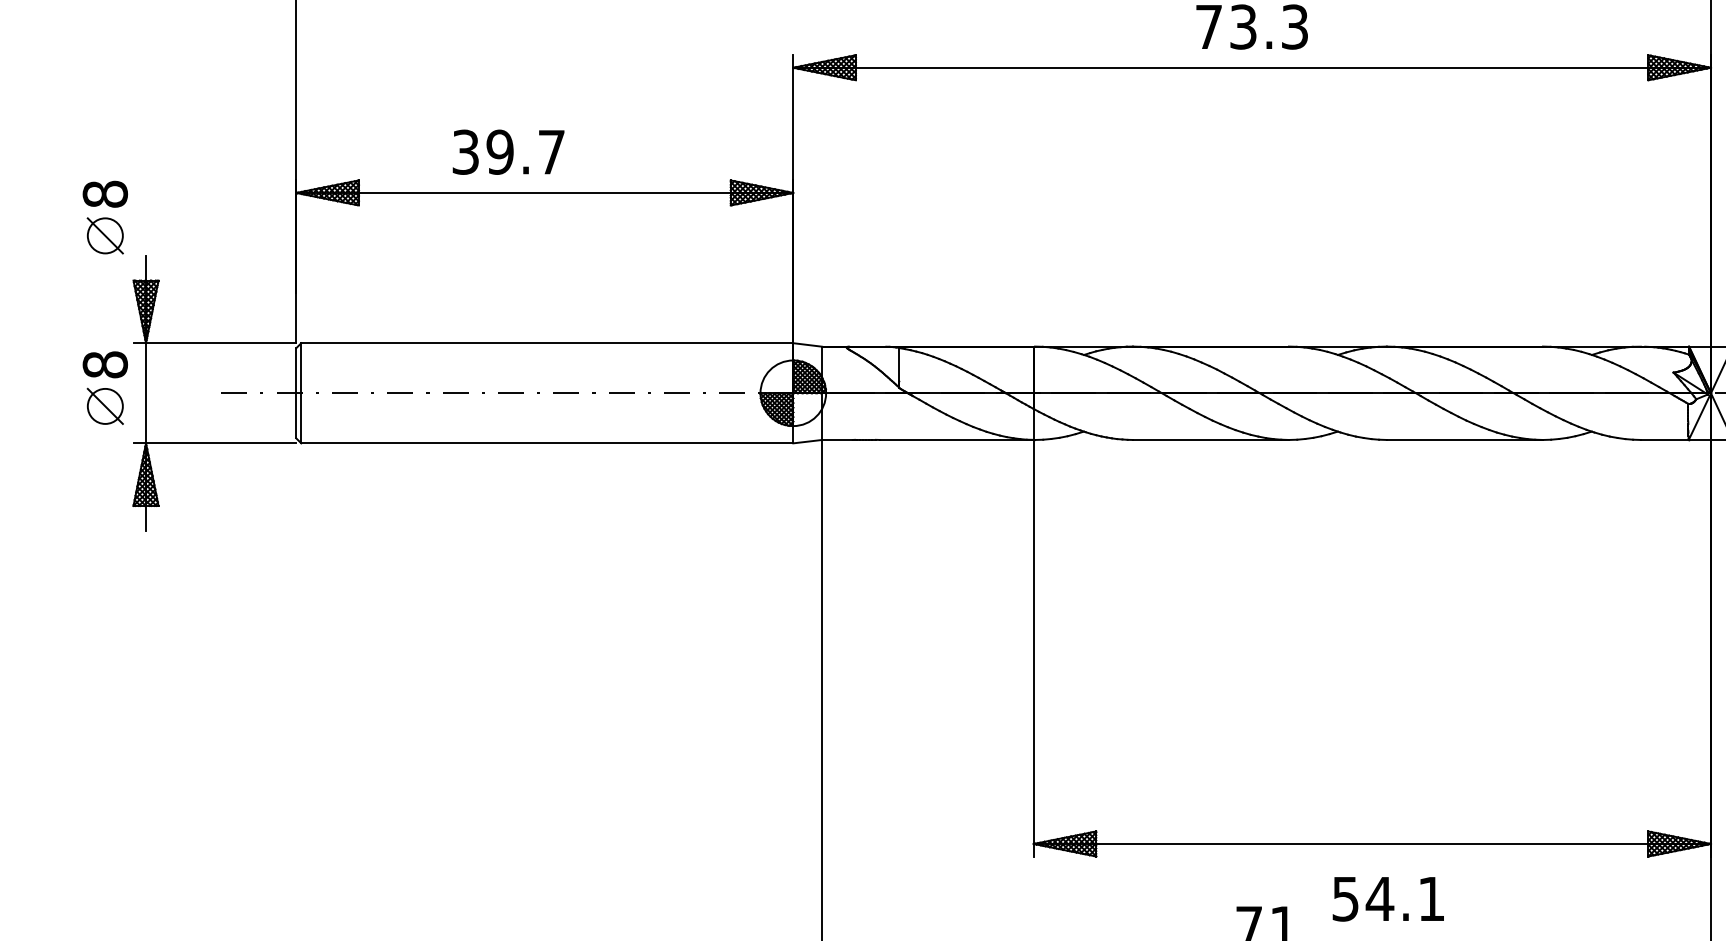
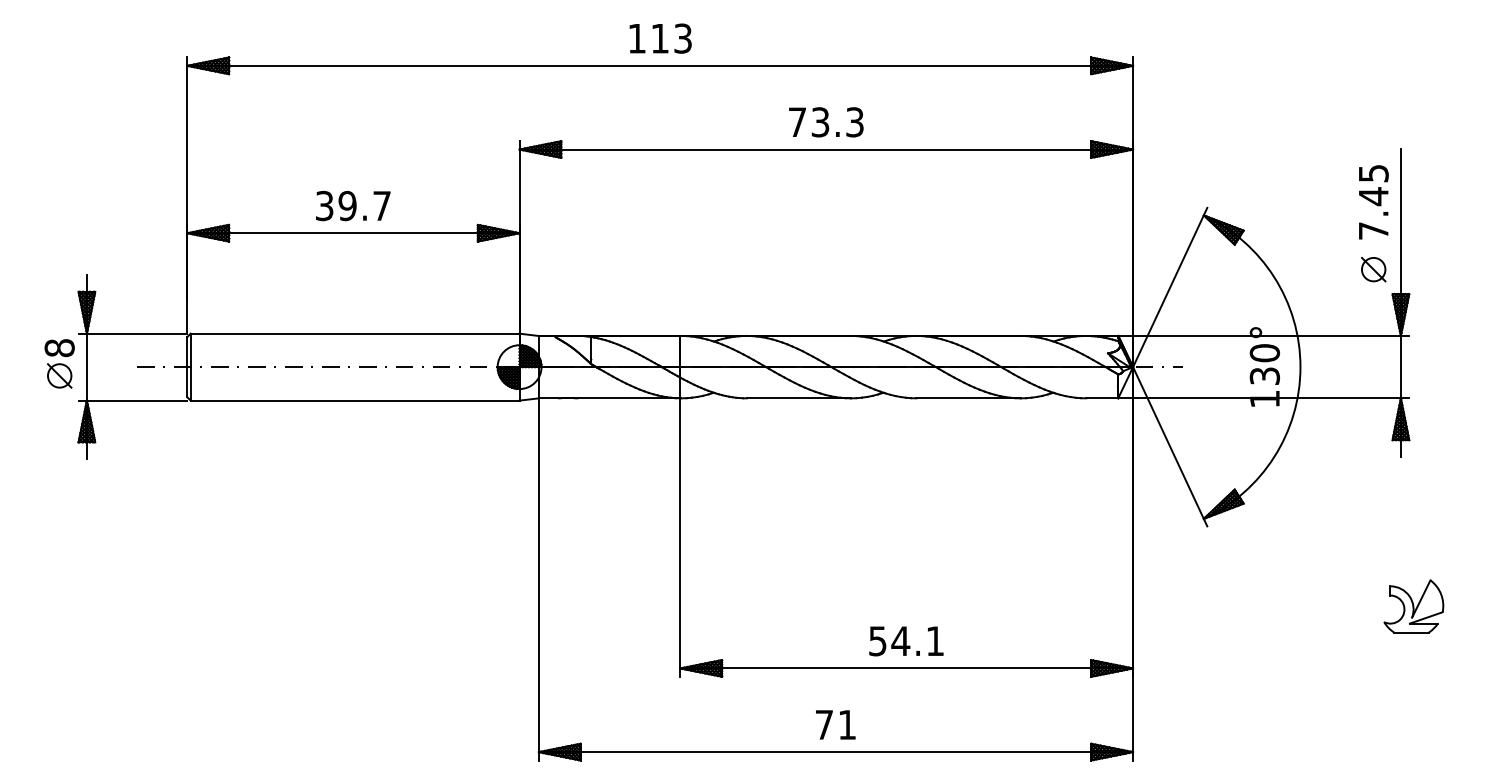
text: (508, 151) -> (353, 205), moved
part: (105, 217) -> (59, 249), removed
text: (1388, 899) -> (906, 641), moved

